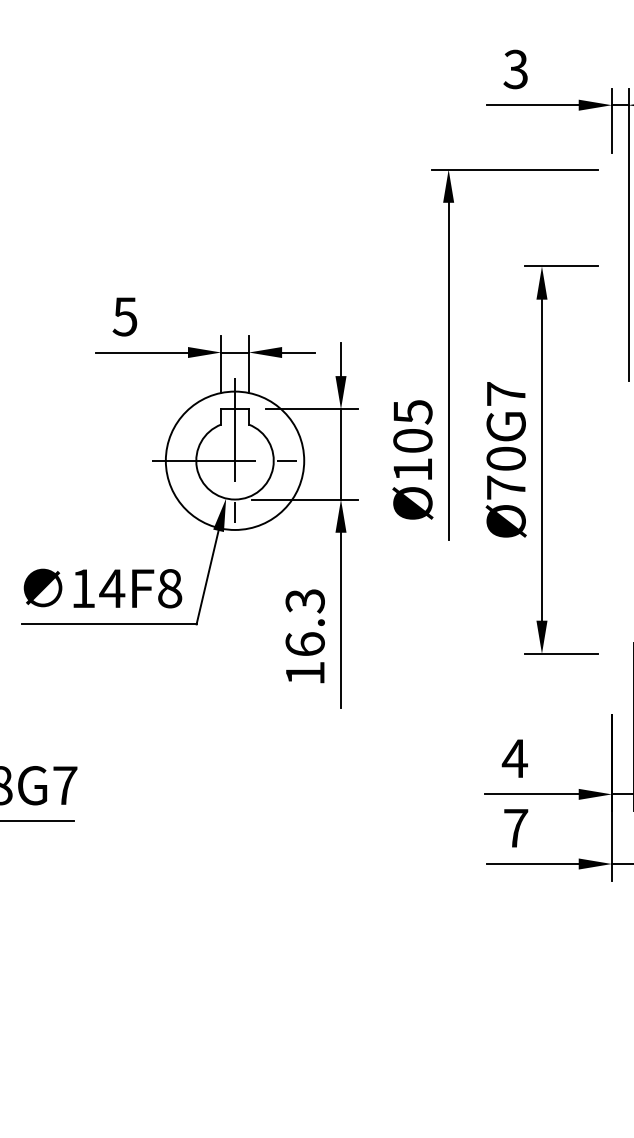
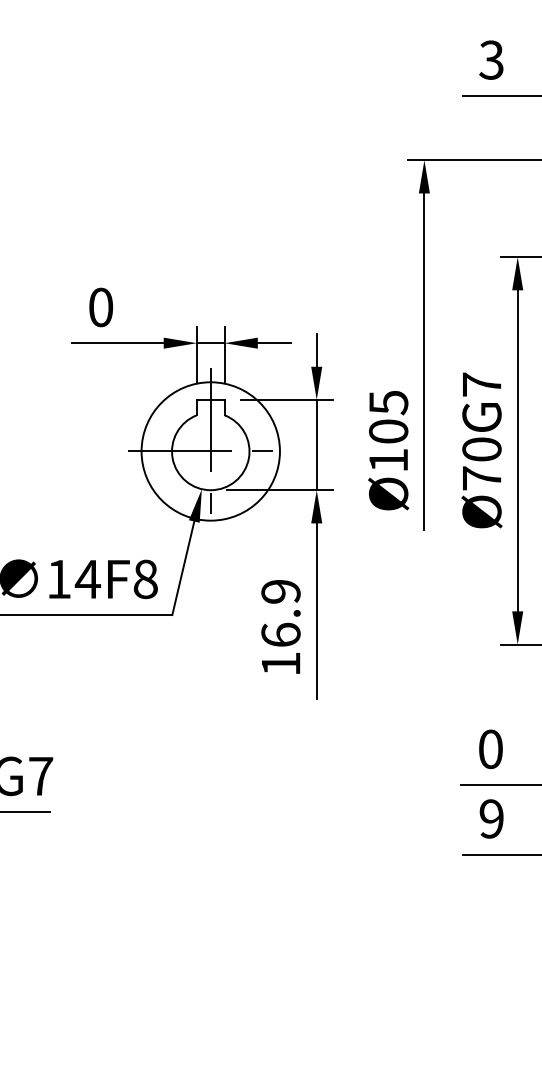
text: (124, 316) -> (100, 307), 5 -> 0
text: (304, 601) -> (280, 592), 16.3 -> 16.9
text: (514, 758) -> (490, 749), 4 -> 0
text: (516, 827) -> (492, 818), 7 -> 9

